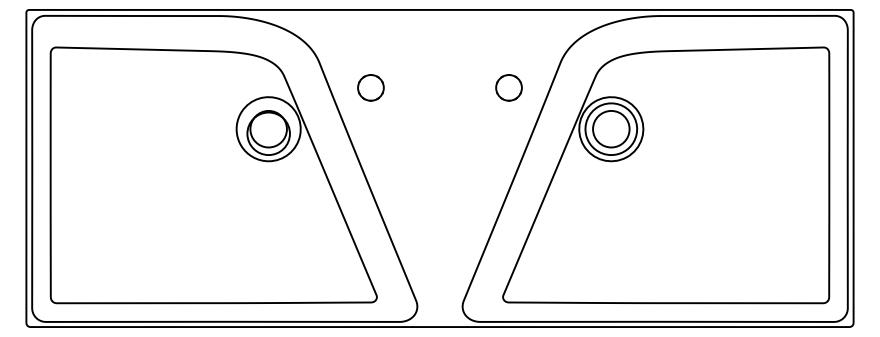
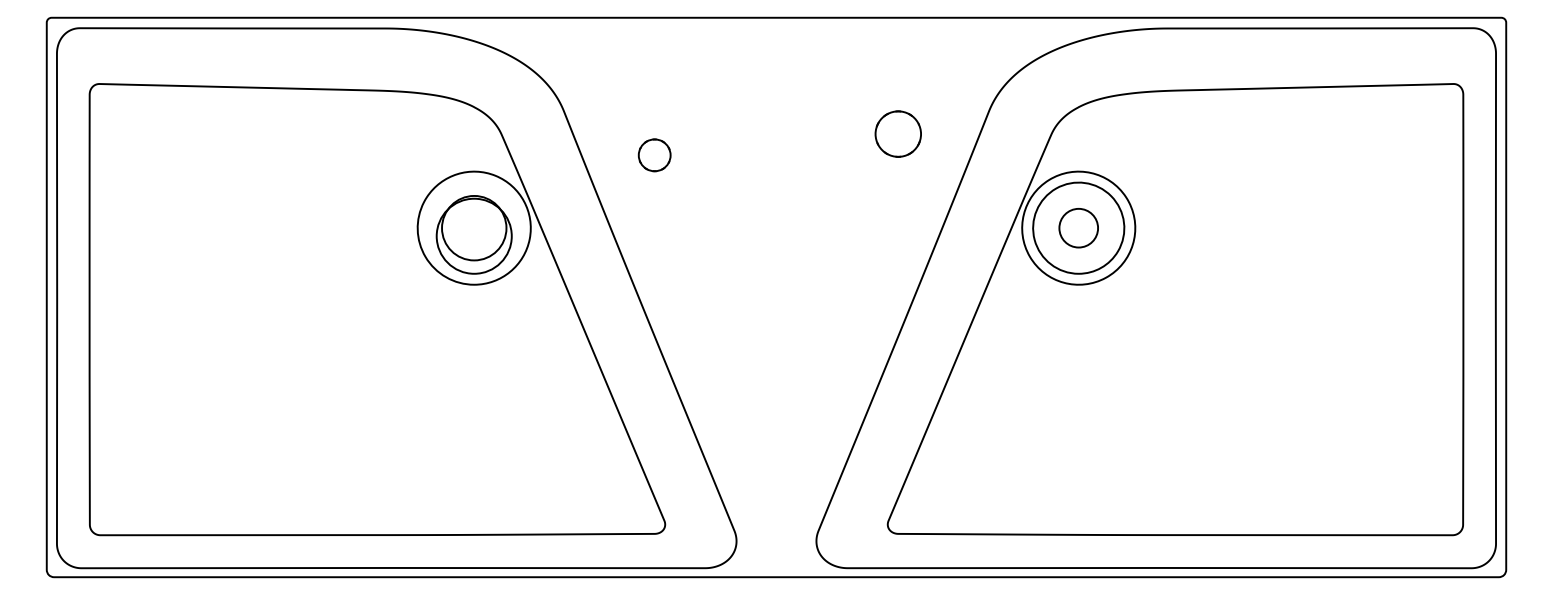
part: (370, 87) -> (653, 154), size x0.7
part: (508, 87) -> (897, 133), moved
circle: (611, 128) -> (1079, 226), size x0.6

